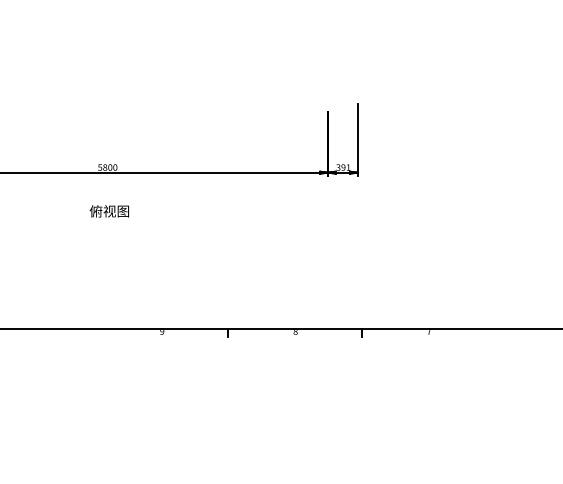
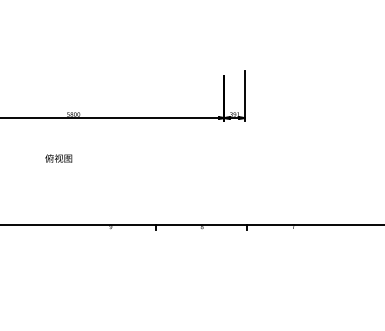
text: (109, 211) -> (58, 158), moved

